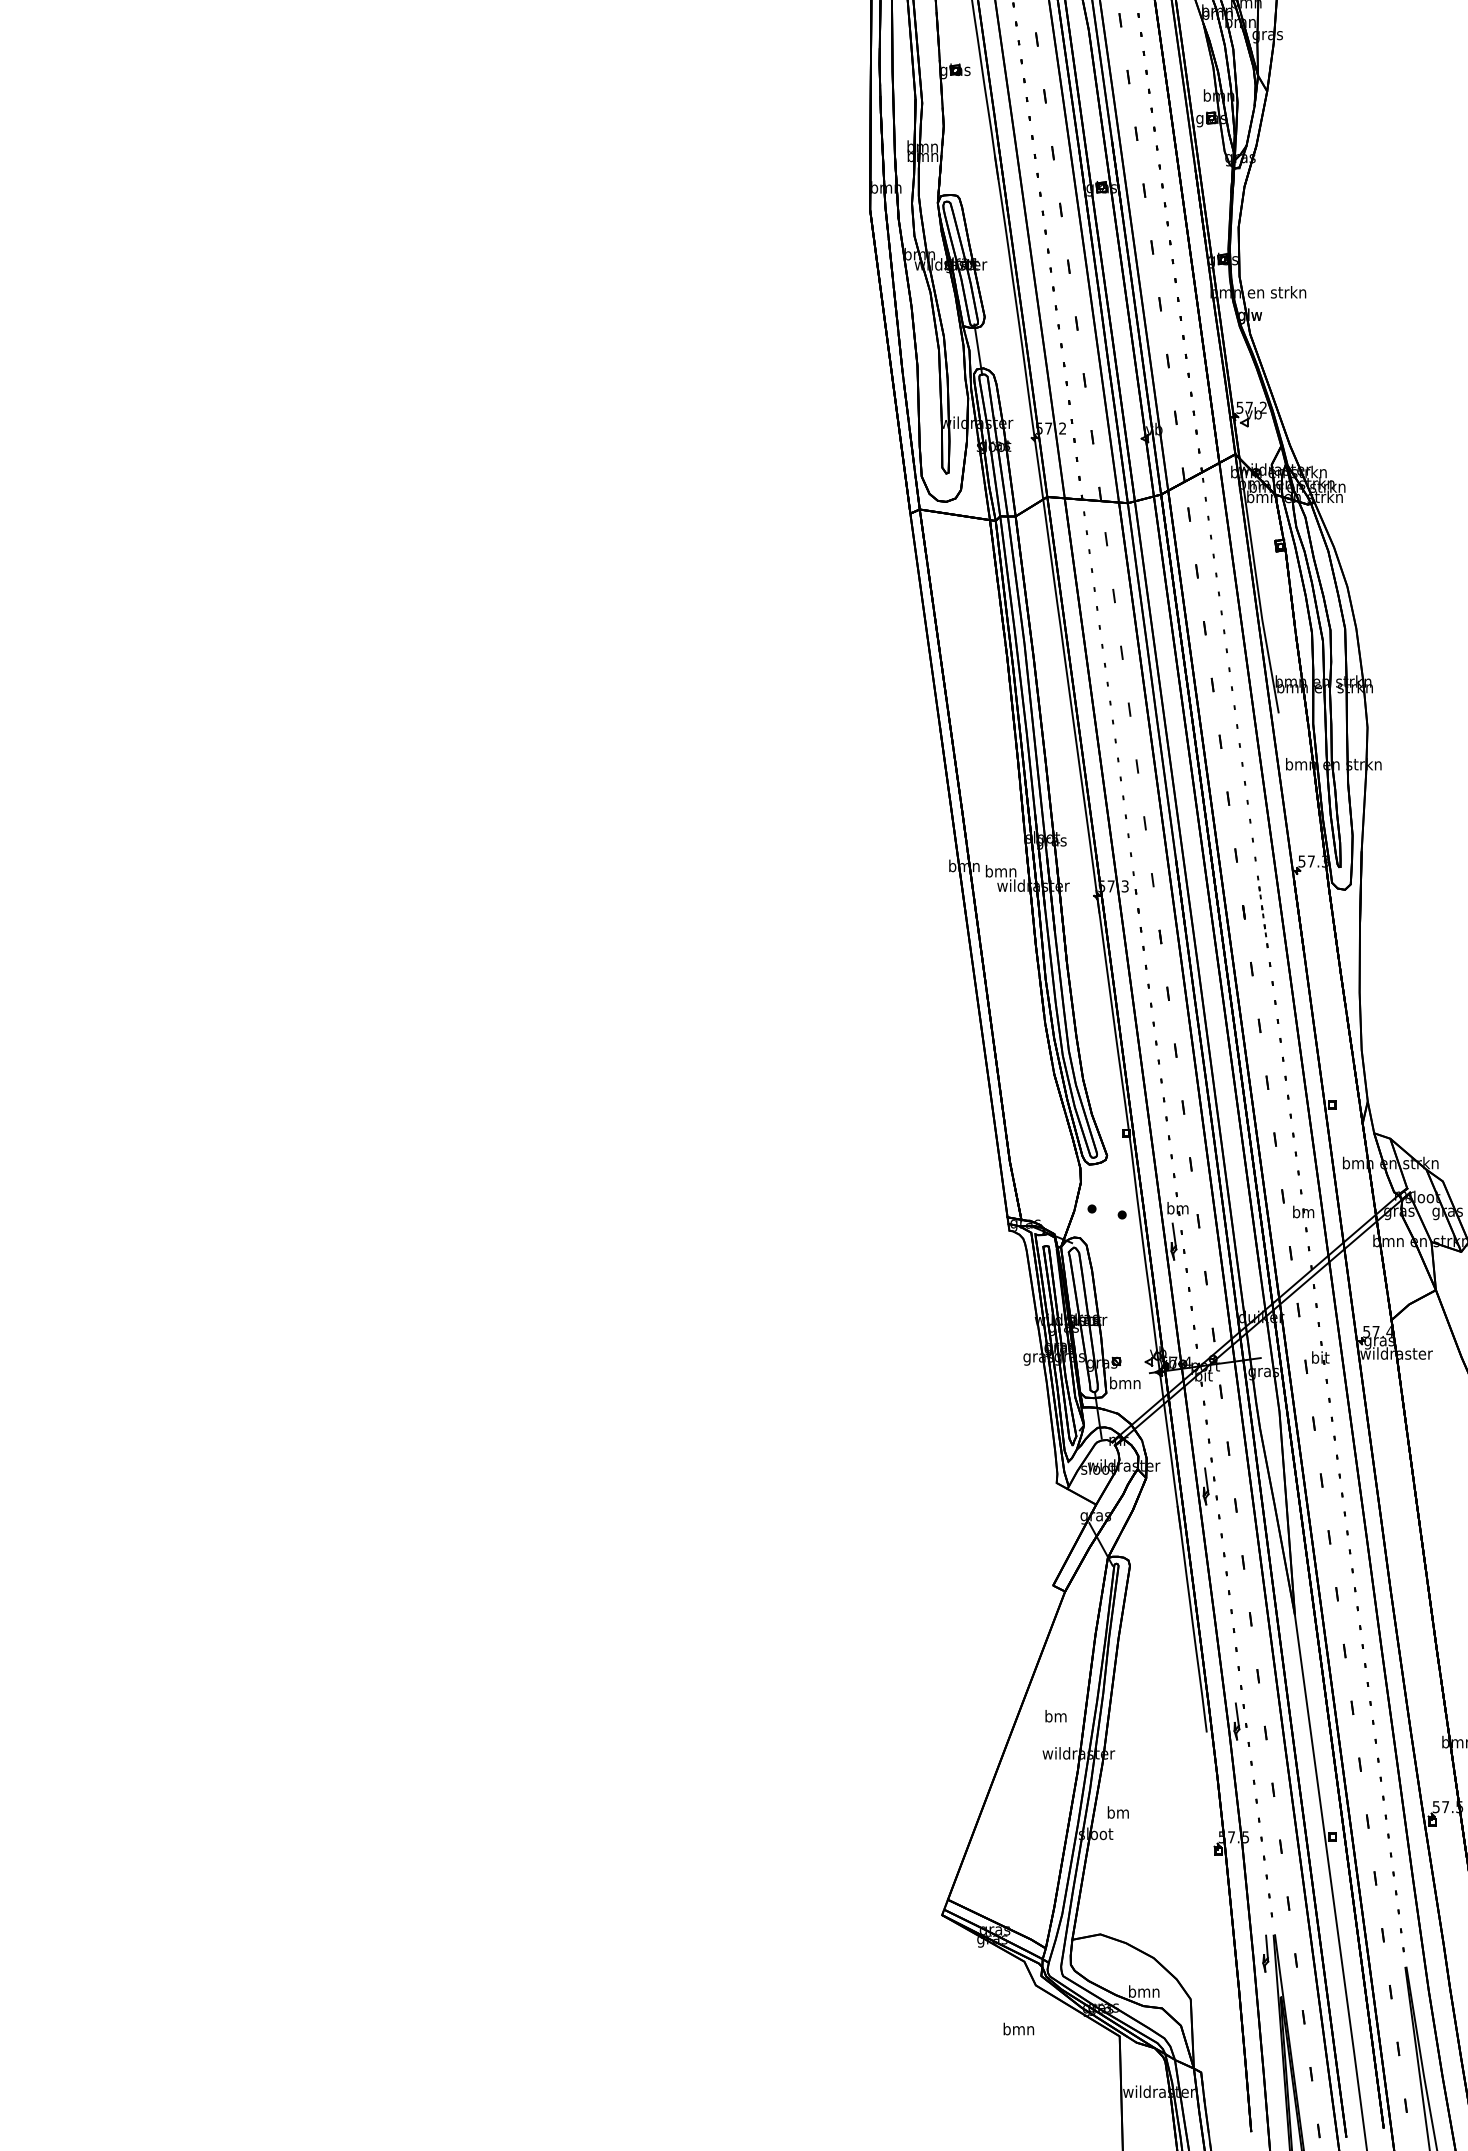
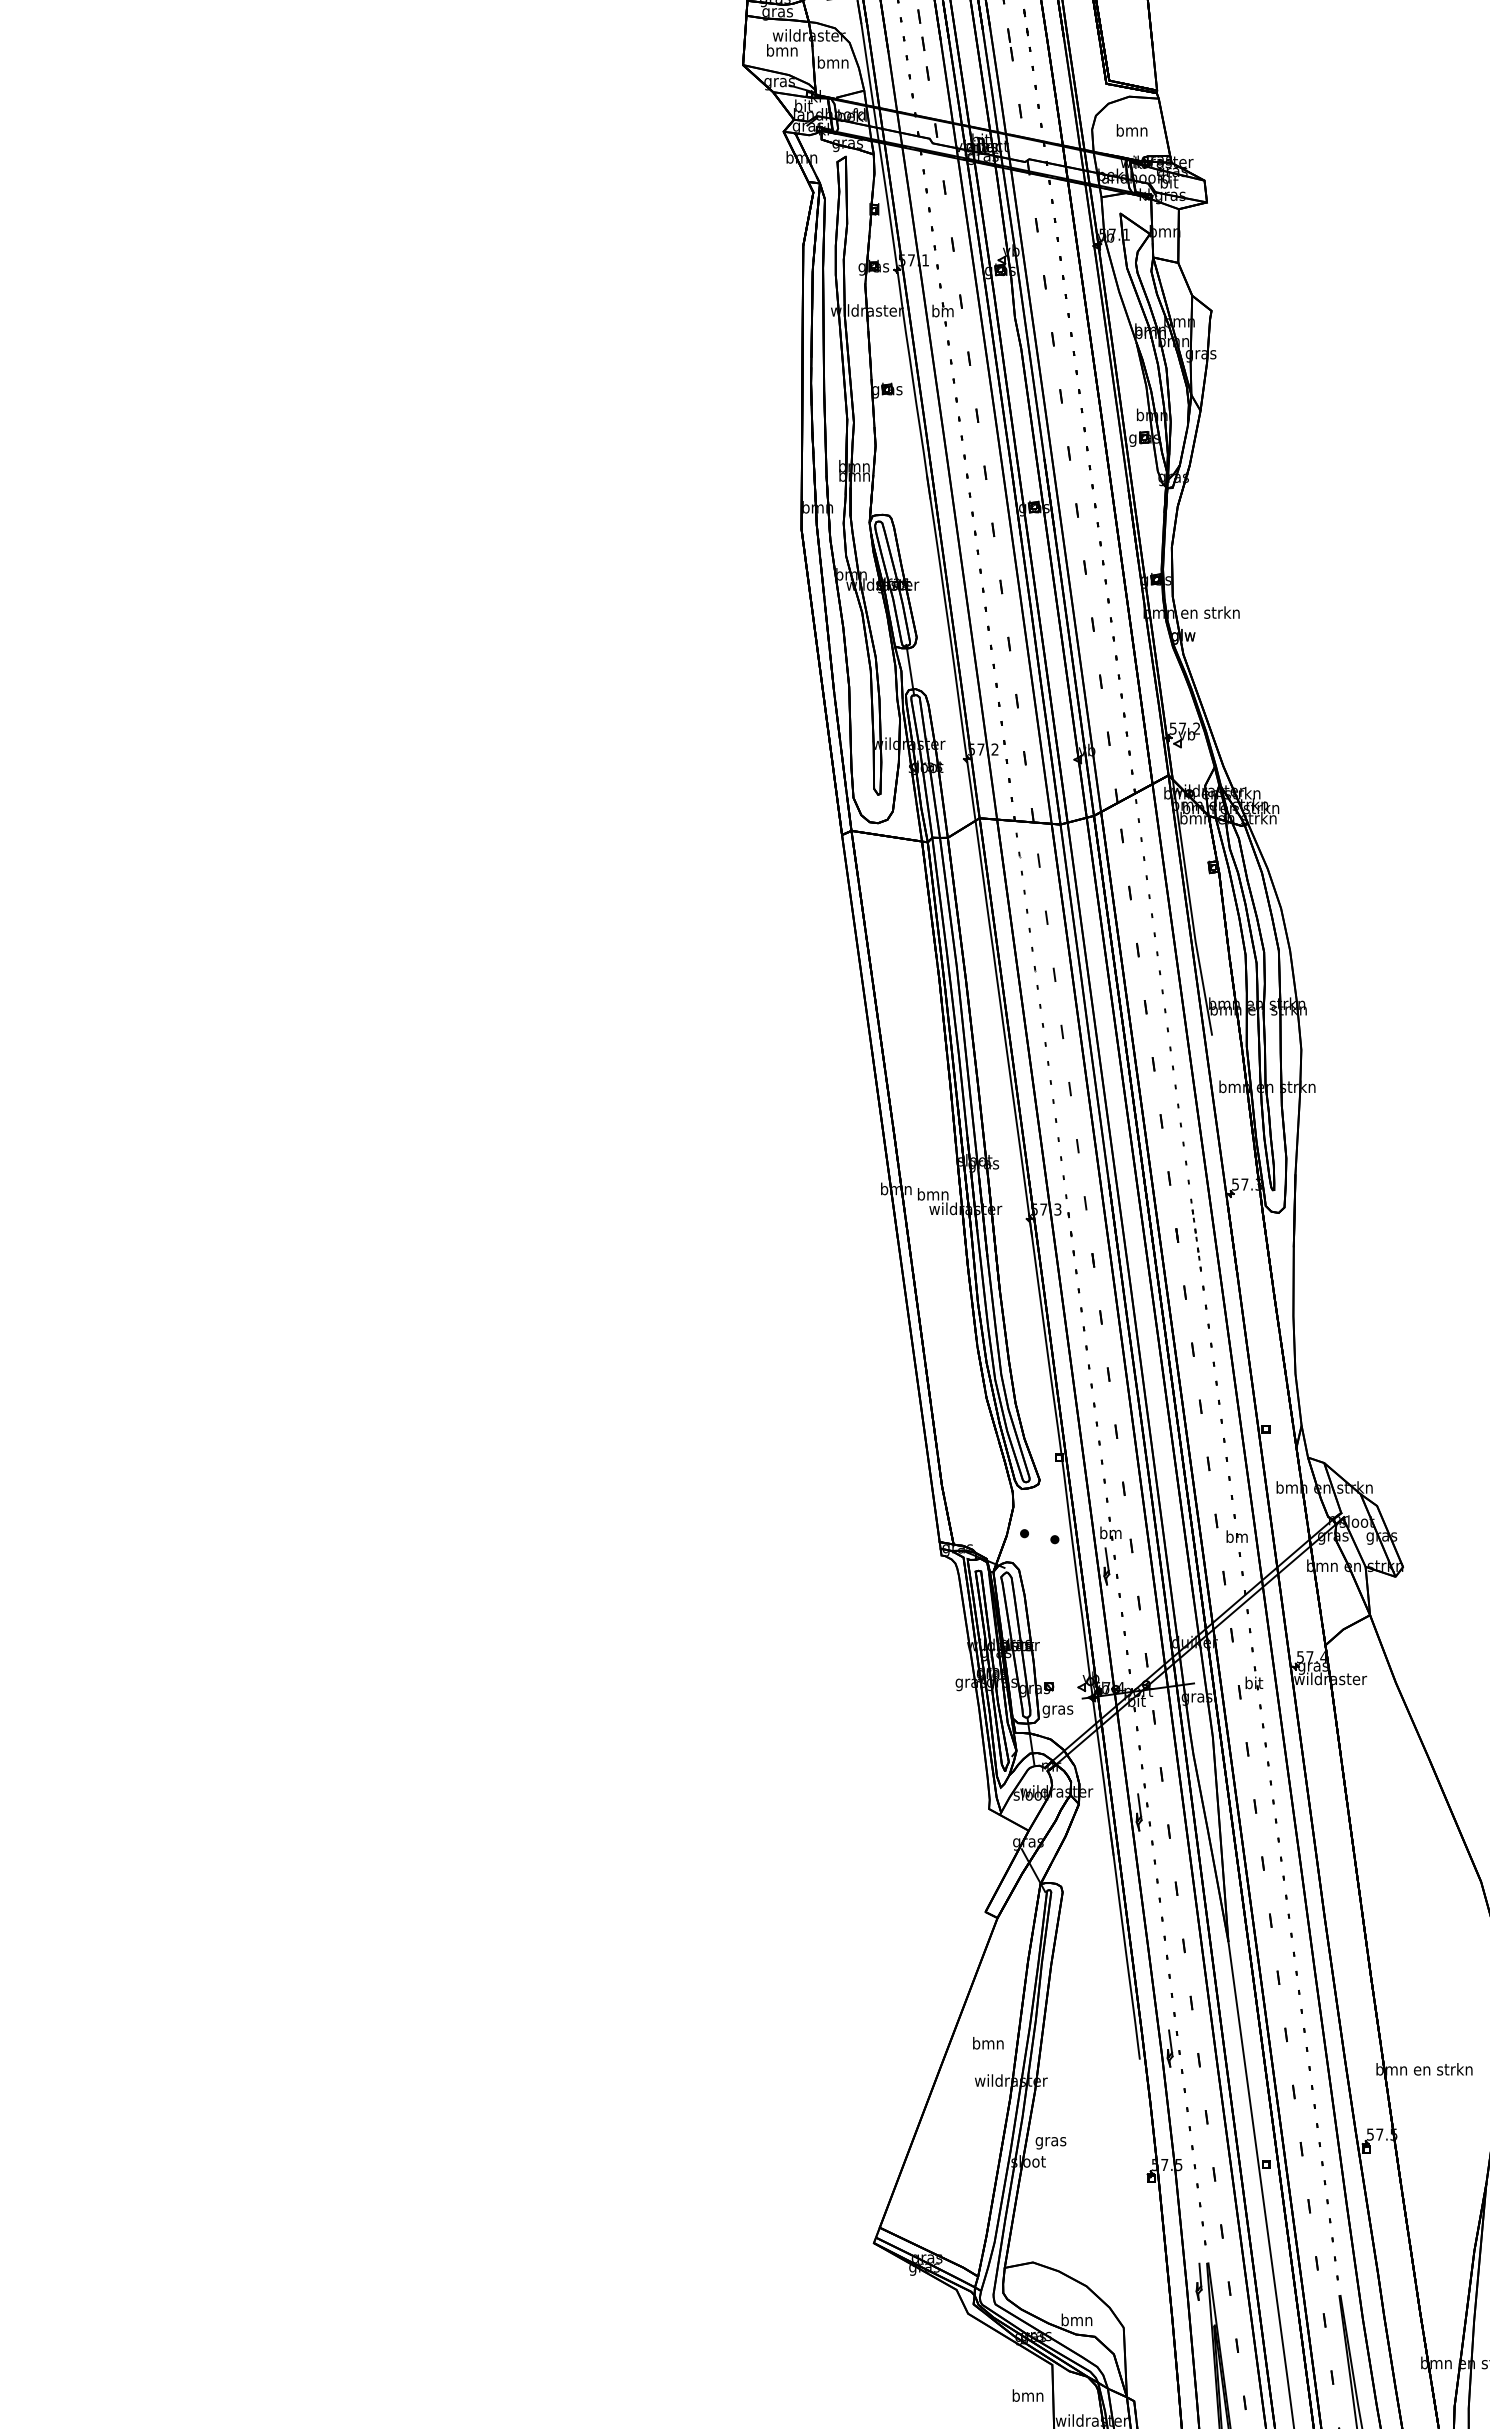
text: (1124, 1384) -> (1057, 1709), bmn -> gras
text: (1056, 1716) -> (988, 2043), bm -> bmn
text: (1117, 1813) -> (1050, 2141), bm -> gras
text: (1018, 2028) -> (1027, 2395), moved

